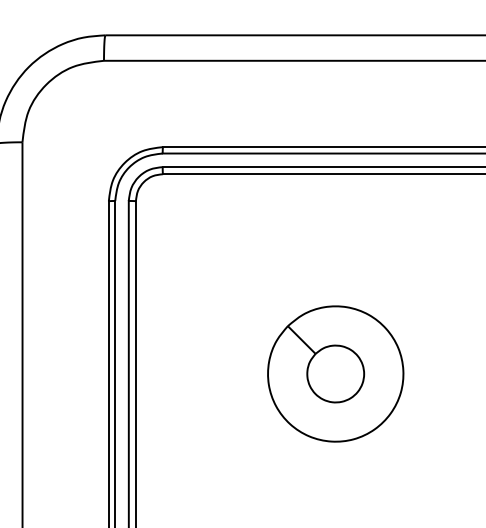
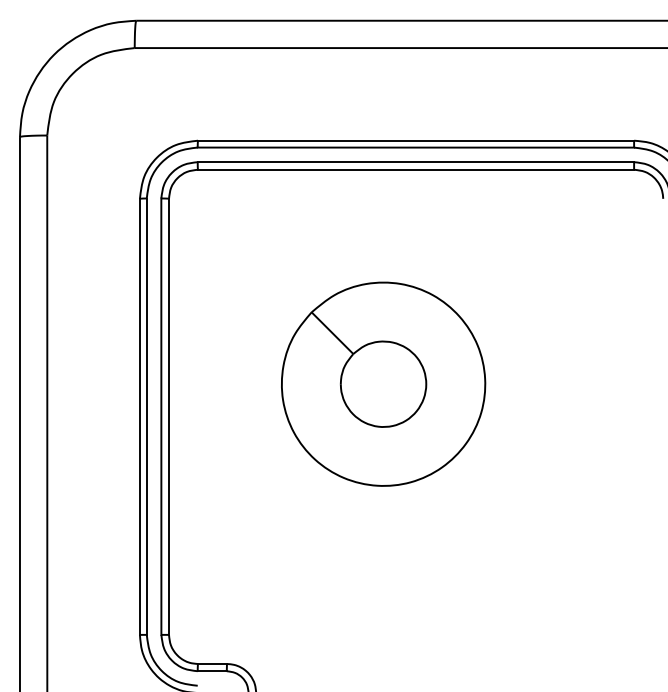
part: (334, 373) -> (382, 383), size x1.4

